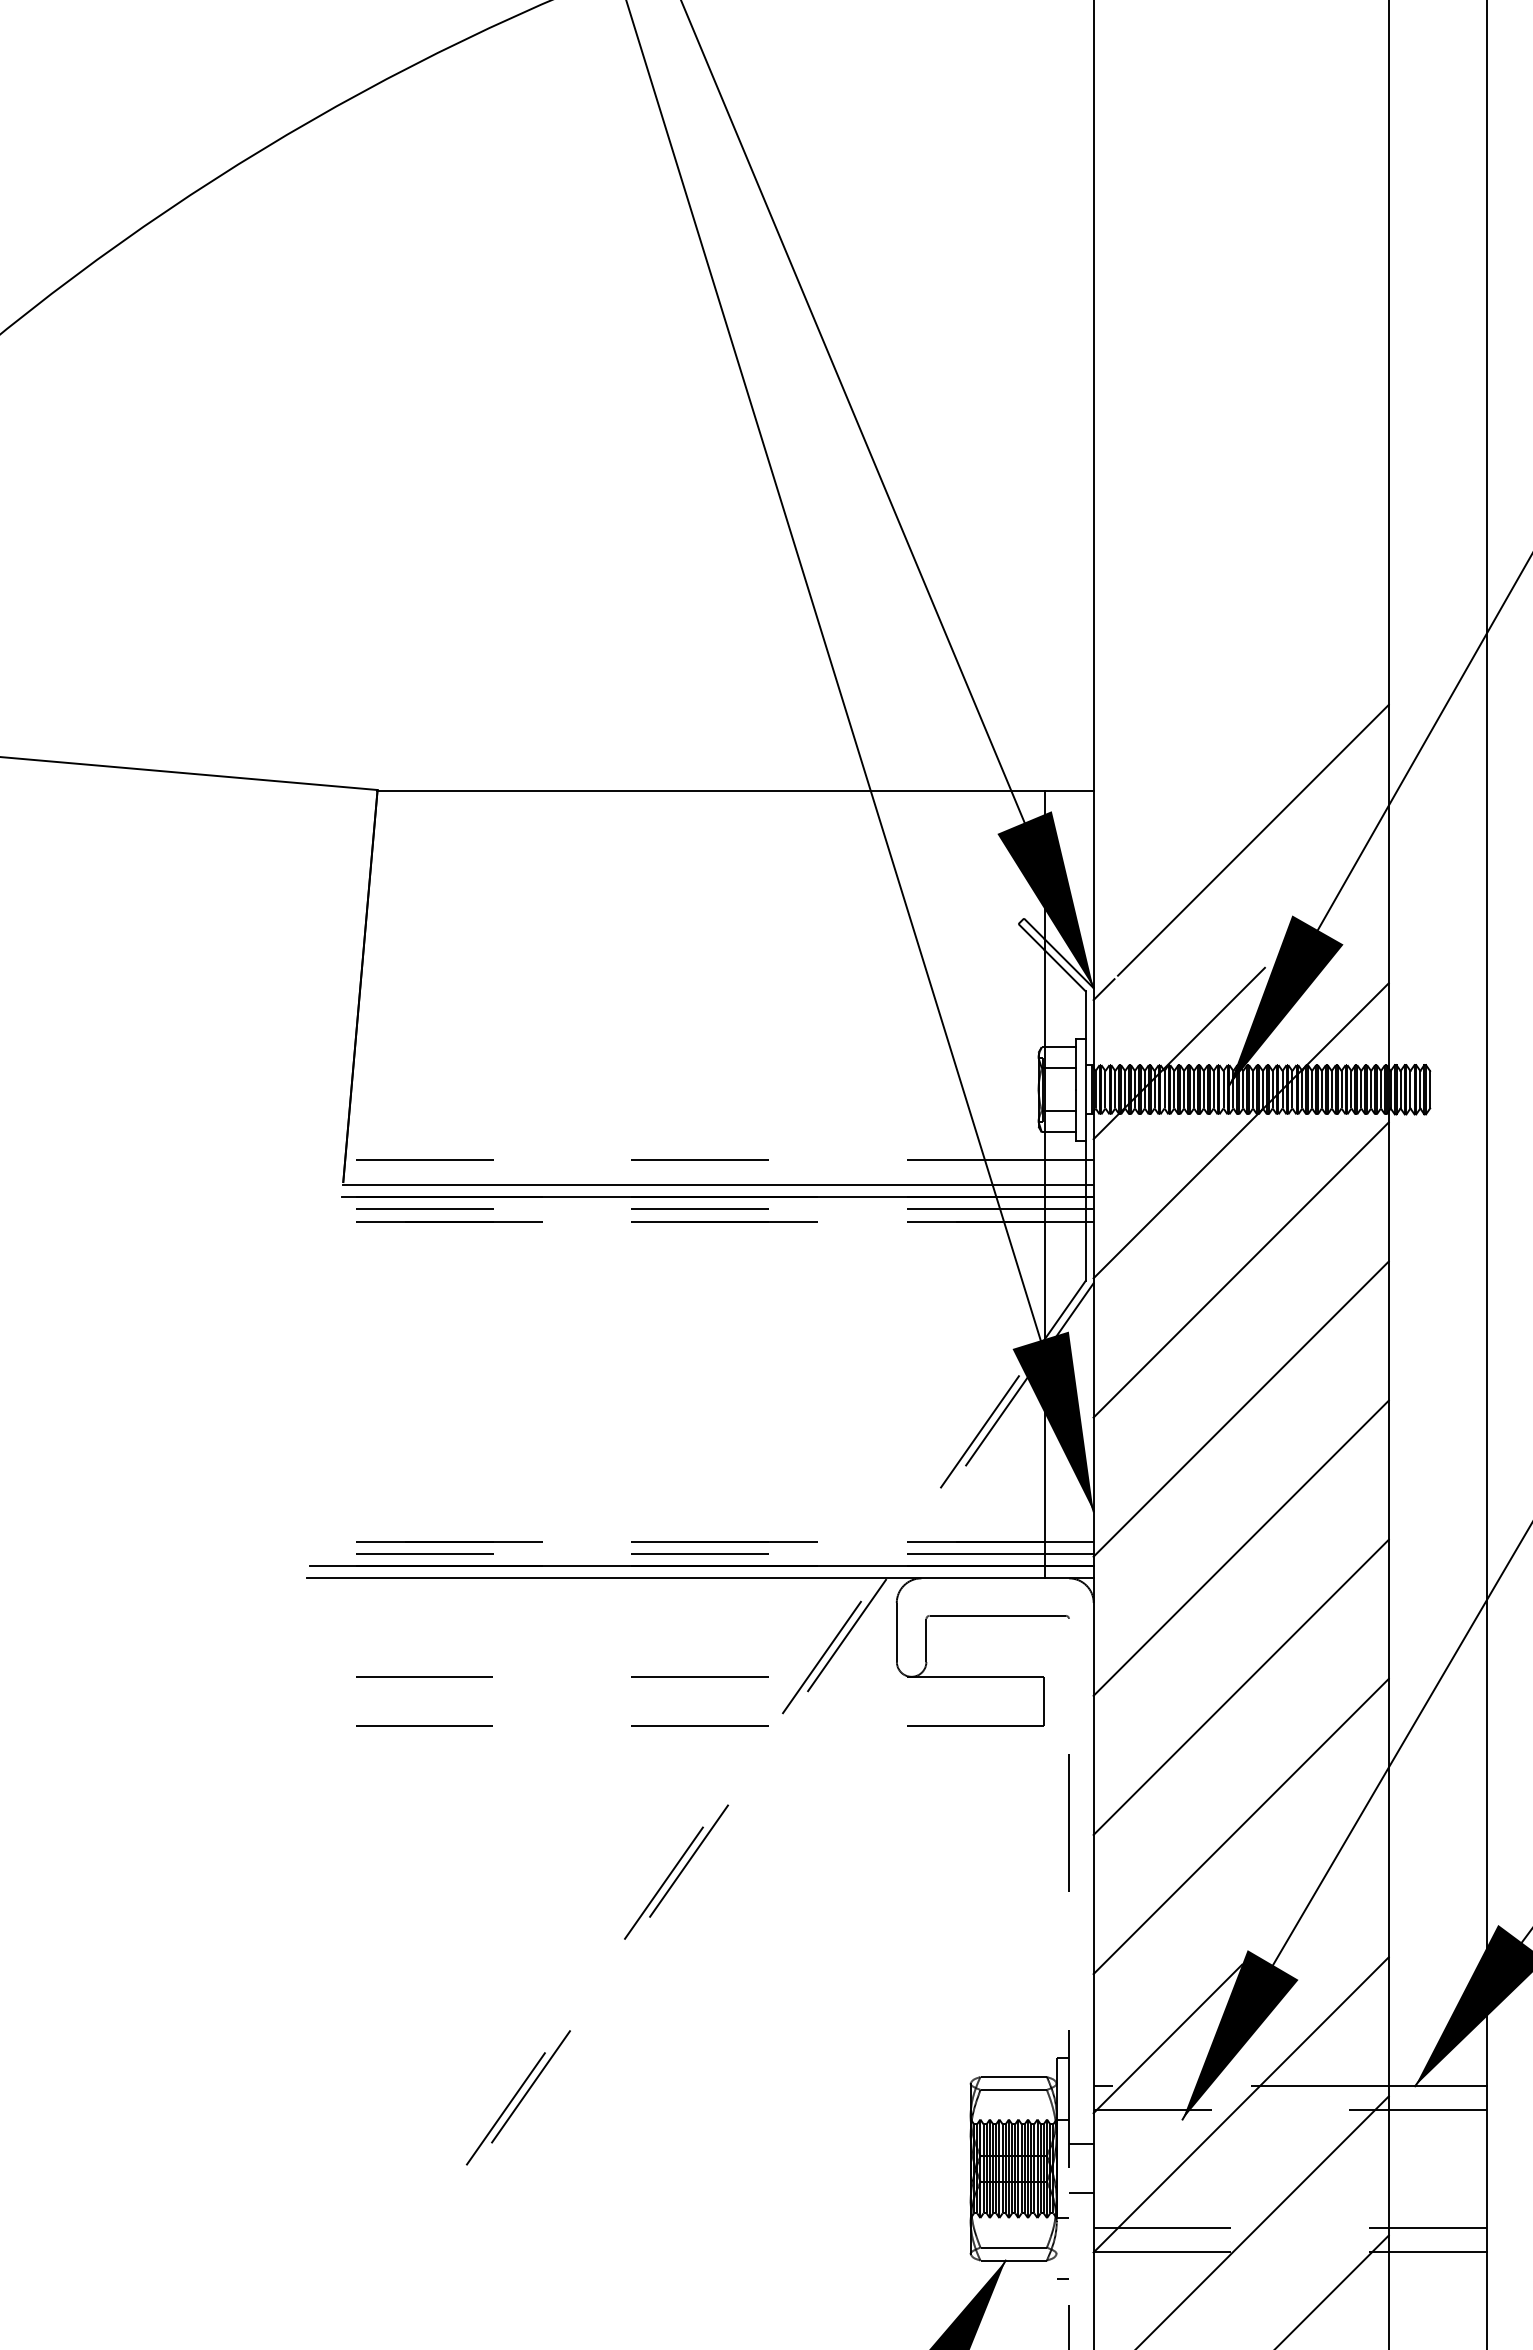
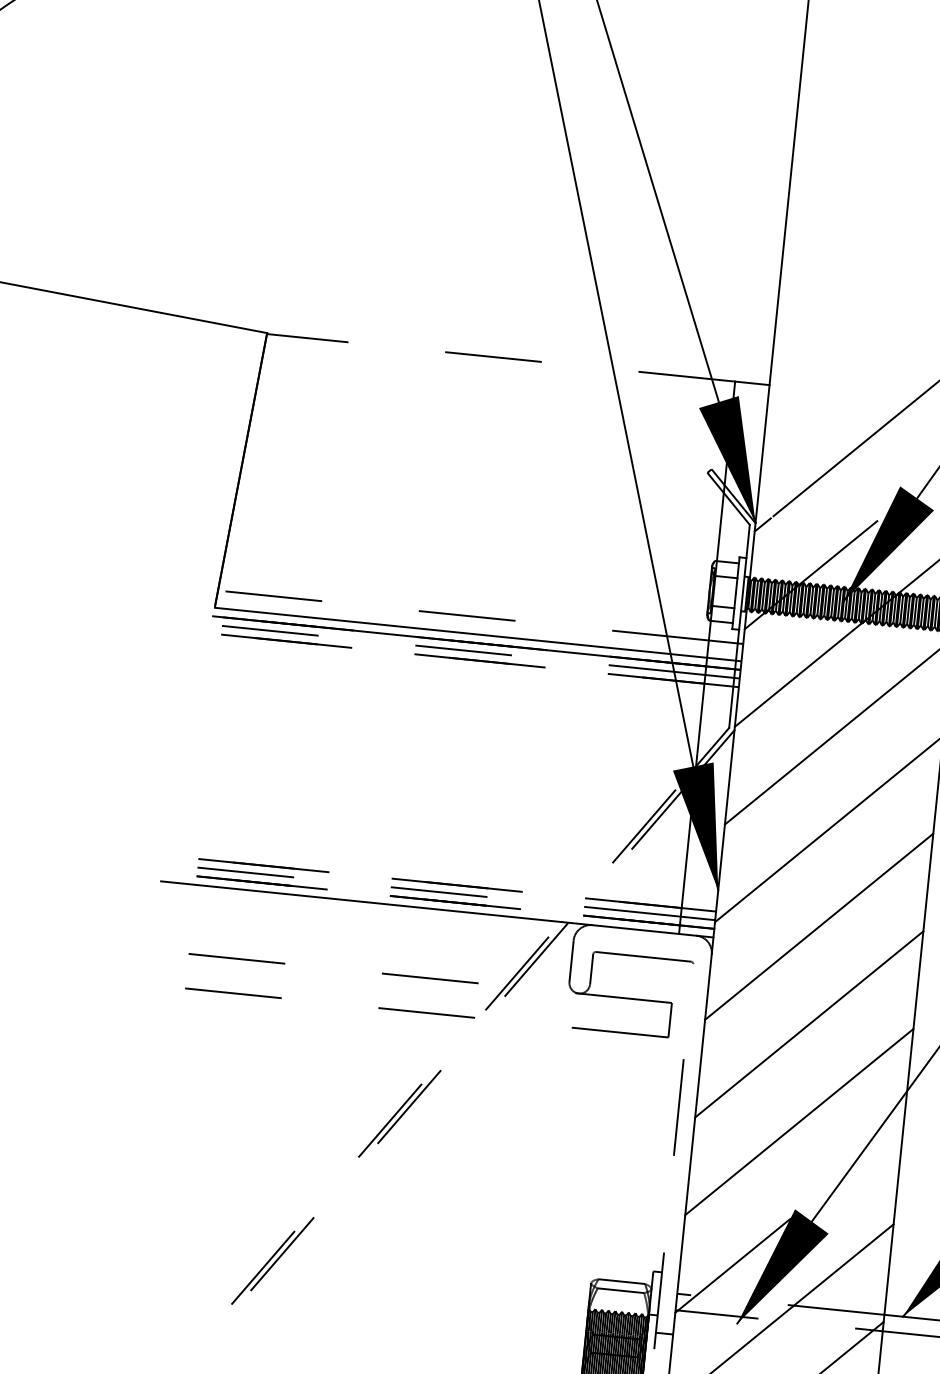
line: (711, 791) -> (501, 357), solid -> dashed
line: (676, 1566) -> (421, 899), solid -> dashed
line: (1081, 2193) -> (661, 1368), removed

